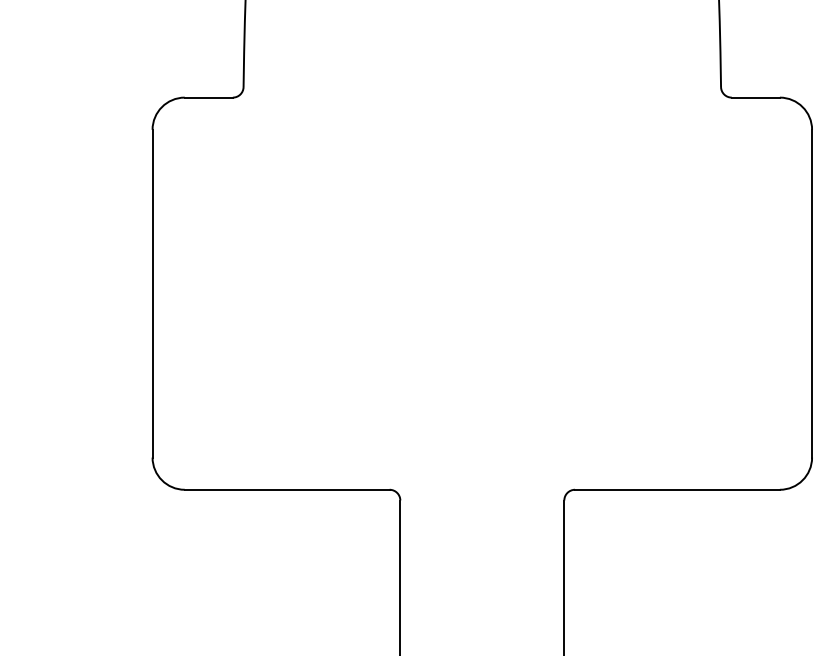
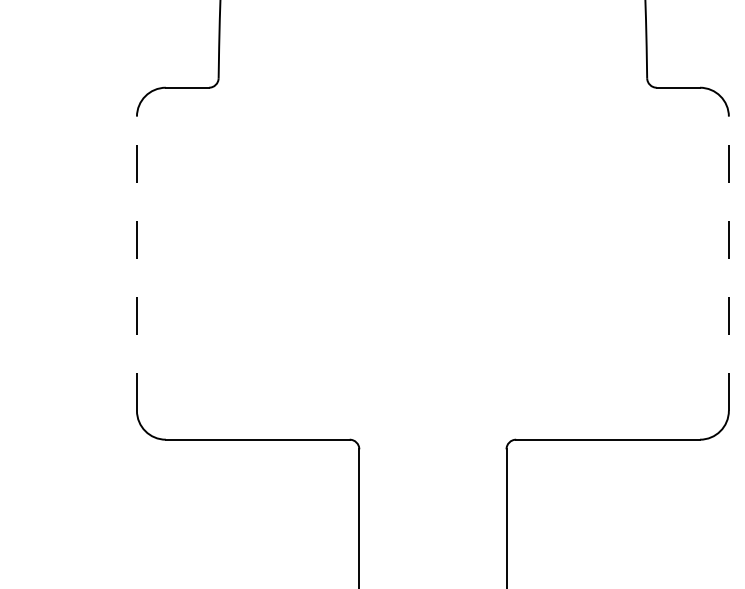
line: (152, 293) -> (136, 263), solid -> dashed
line: (811, 293) -> (728, 263), solid -> dashed

